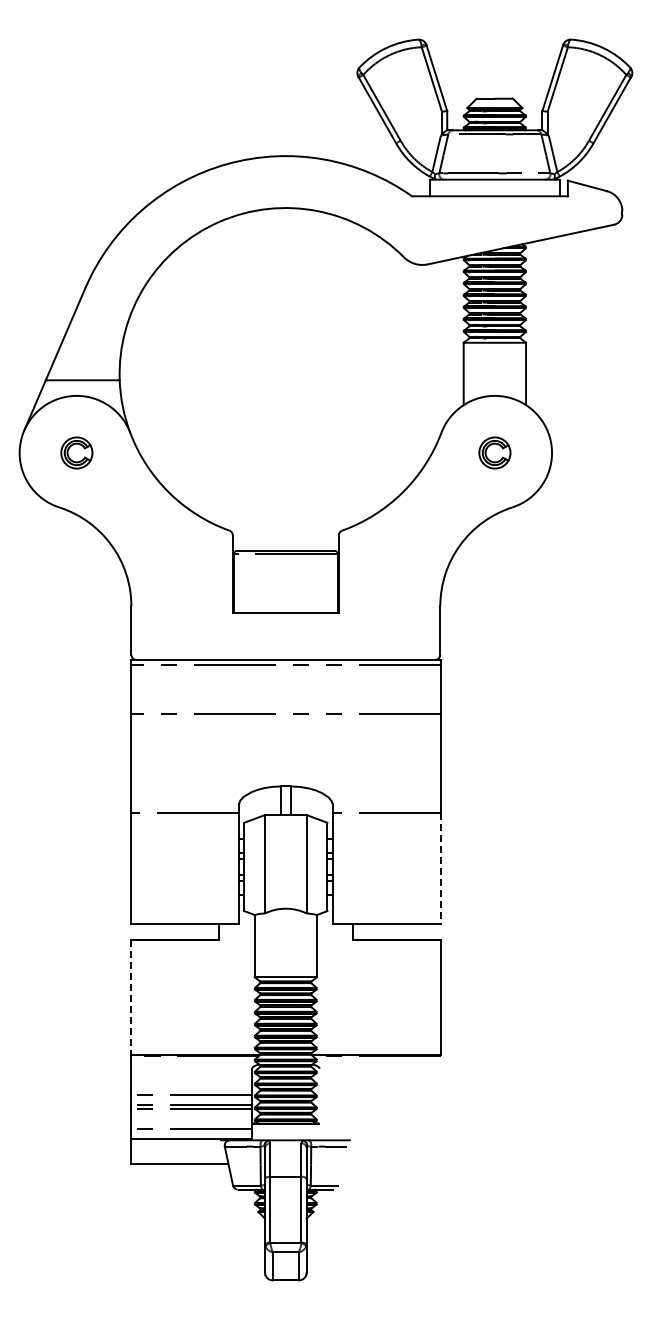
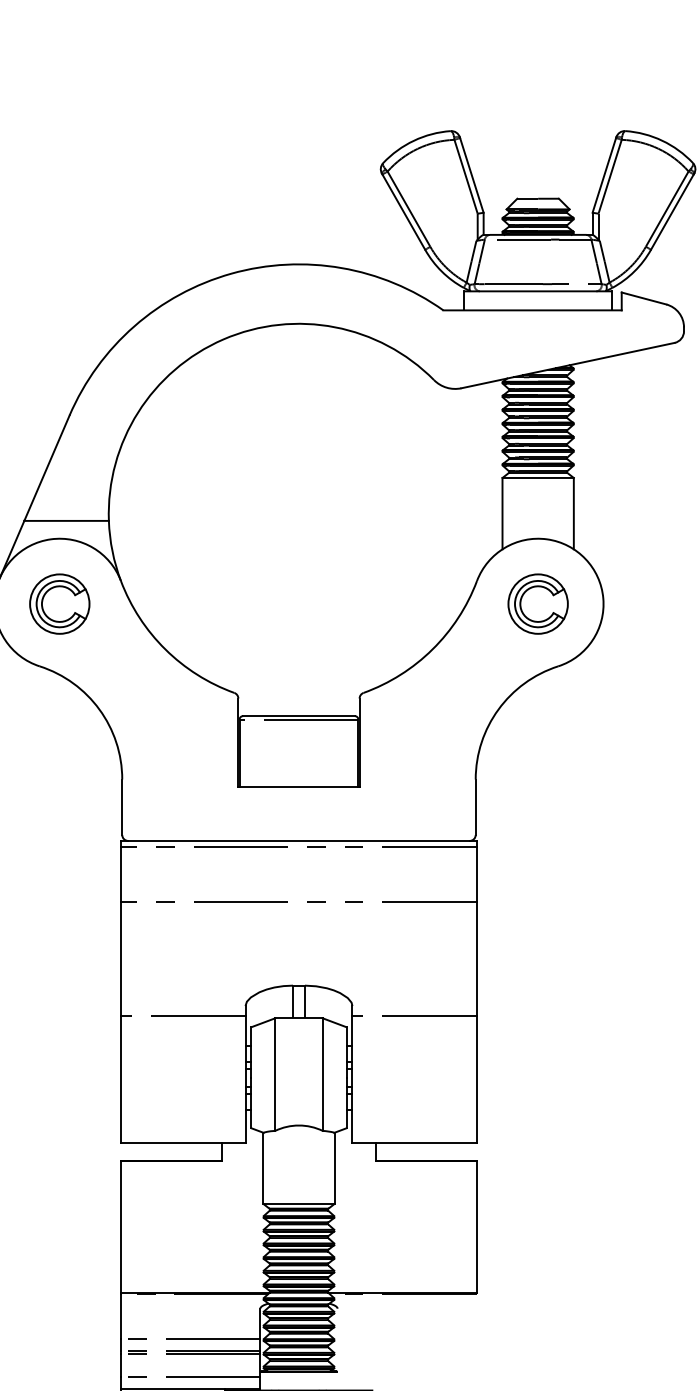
part: (76, 452) -> (59, 603), size x1.67
part: (494, 452) -> (537, 603), size x1.67
line: (441, 868) -> (477, 1079), dashed -> solid
line: (130, 997) -> (121, 1227), dashed -> solid

